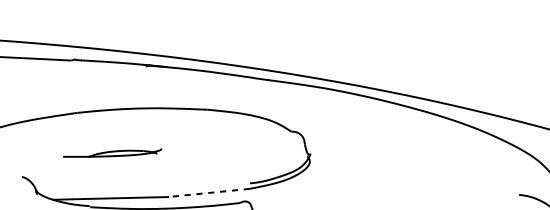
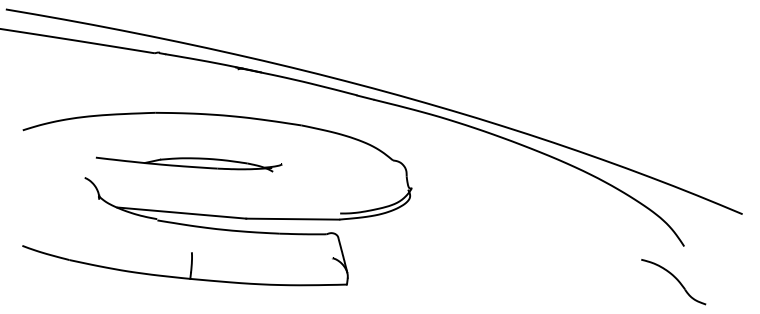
part: (112, 154) -> (189, 164), size x1.67
line: (208, 193) -> (292, 219), dashed -> solid

